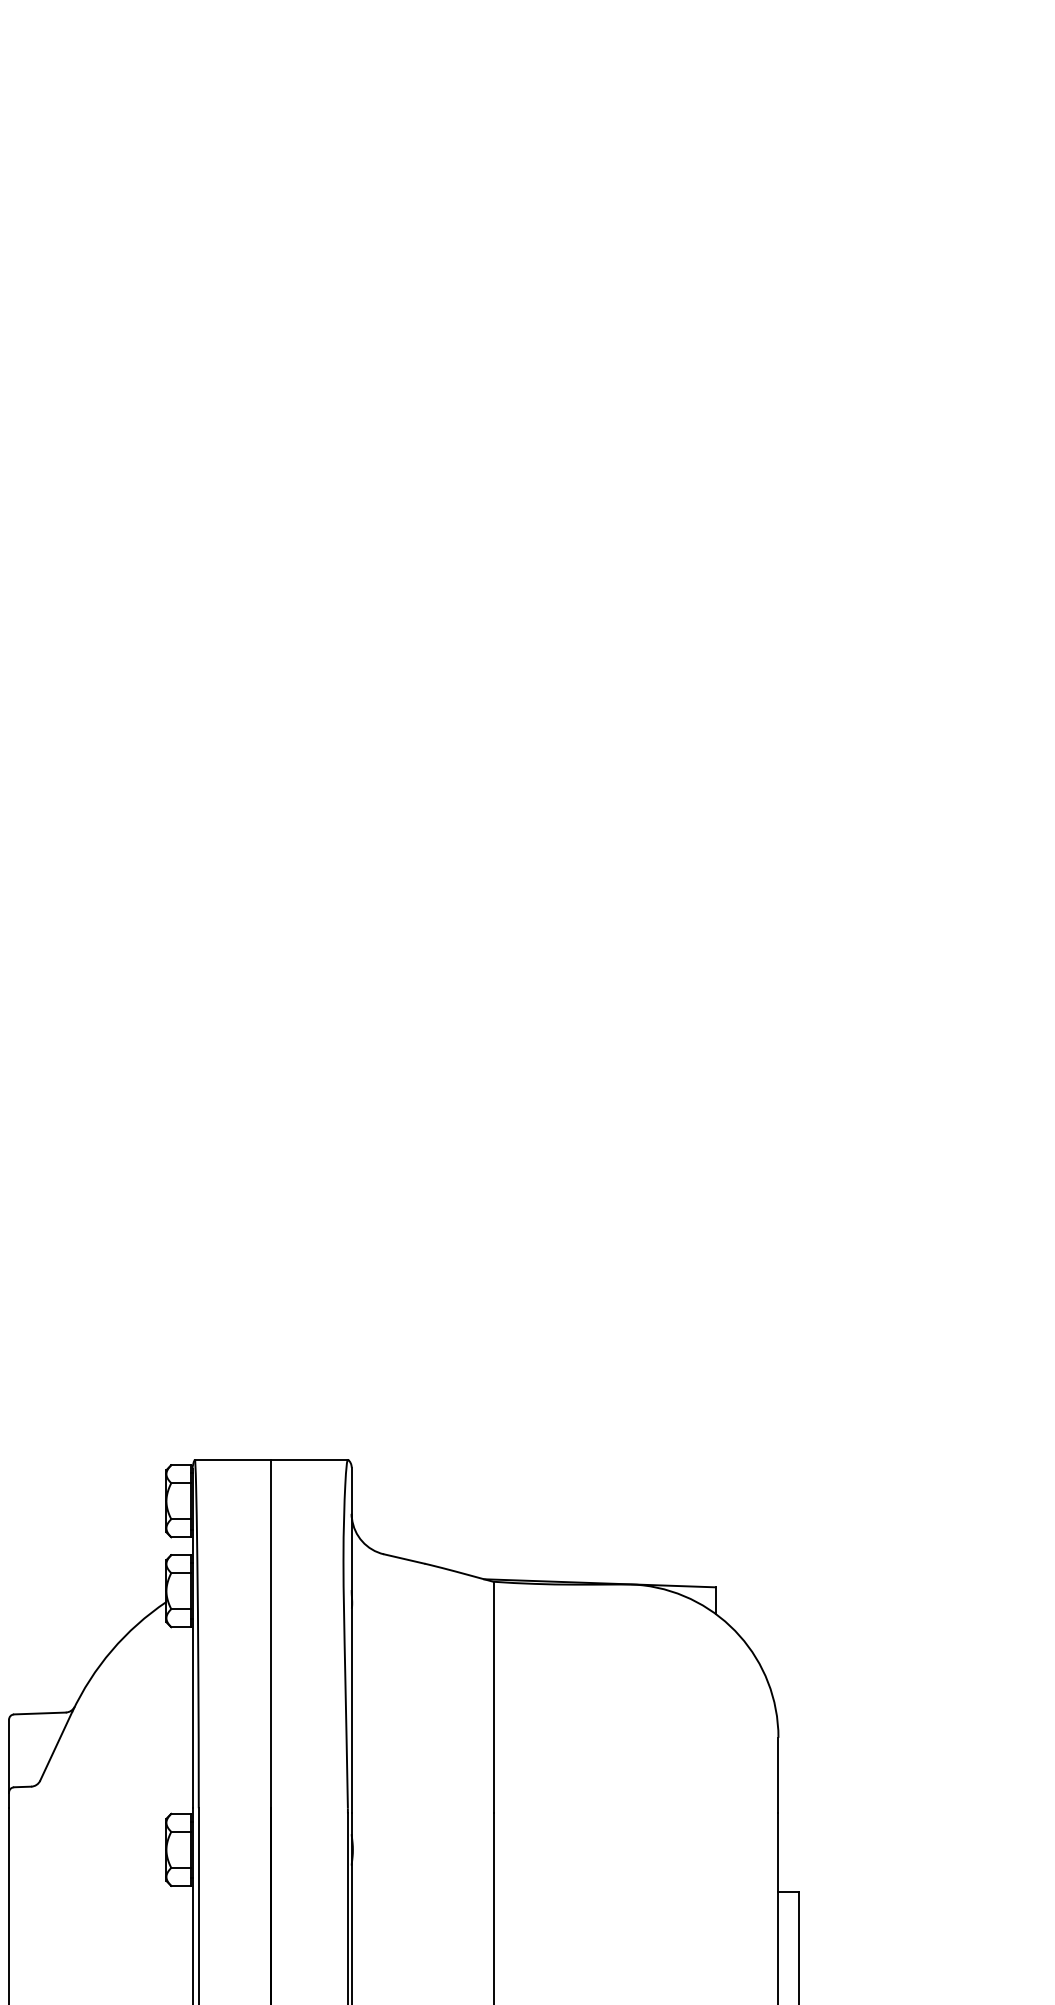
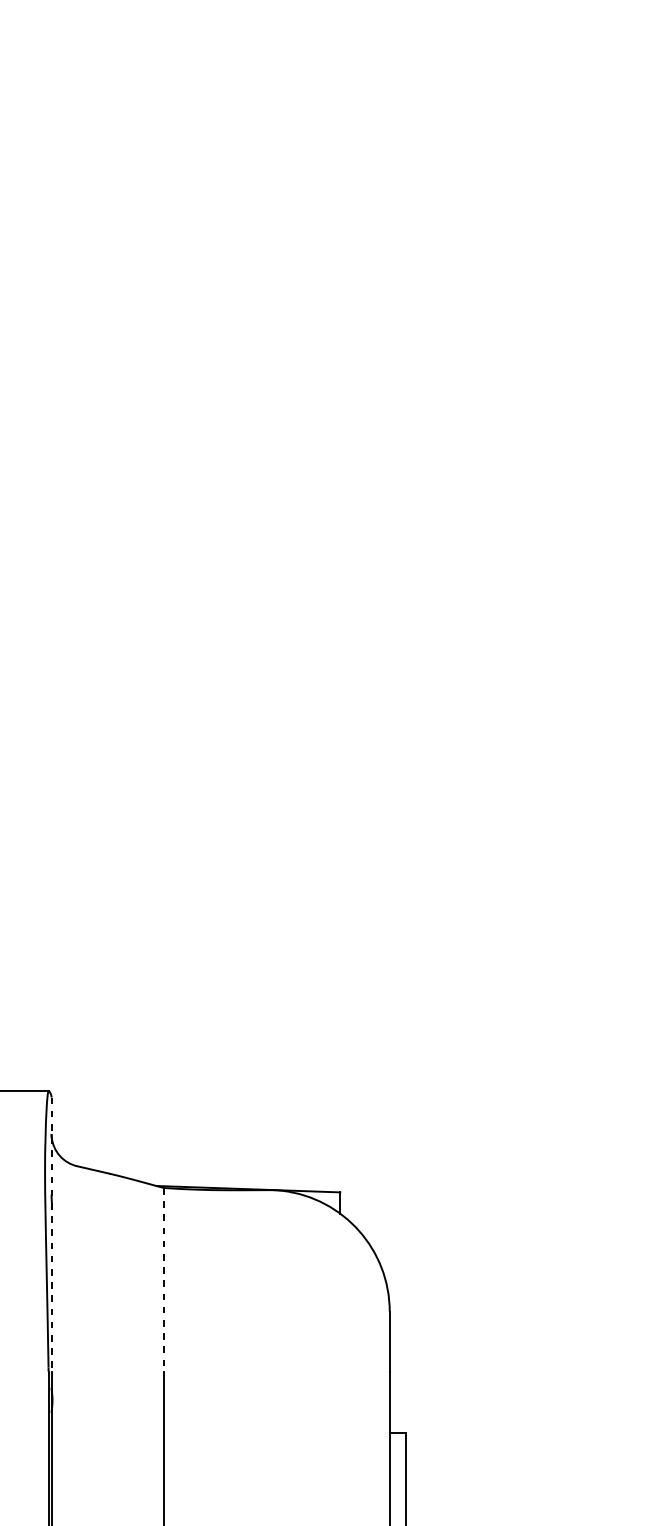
line: (351, 1640) -> (51, 1234), solid -> dashed
line: (493, 1697) -> (163, 1279), solid -> dashed

